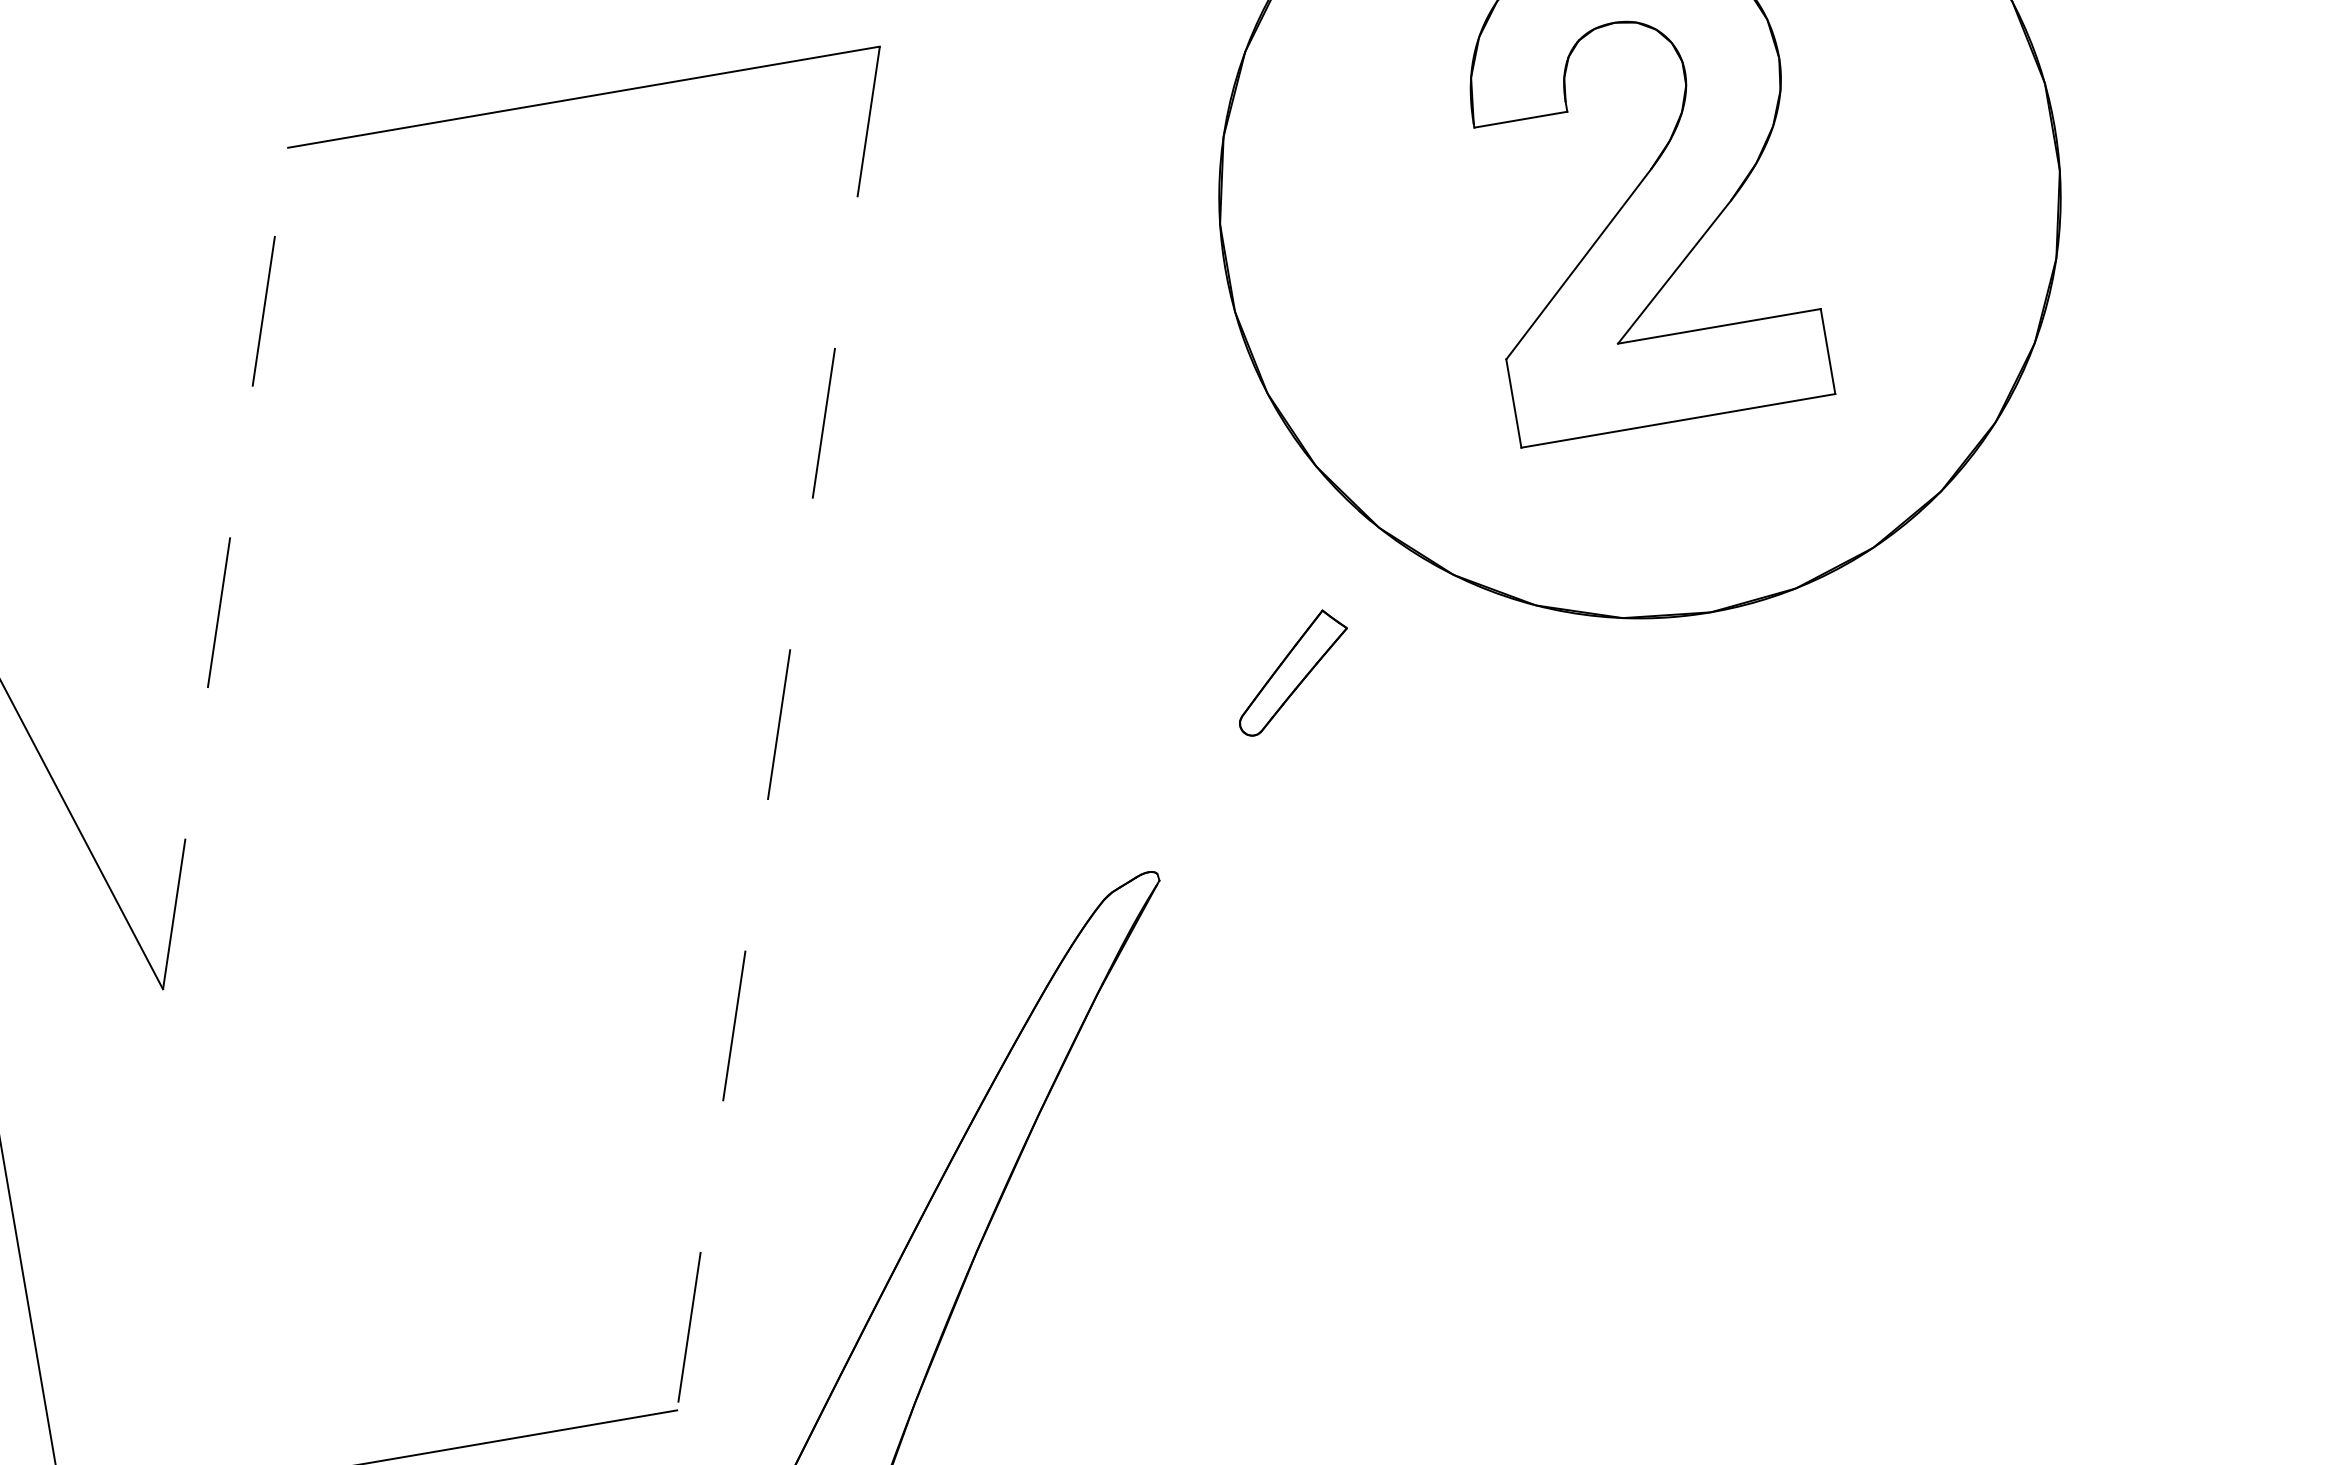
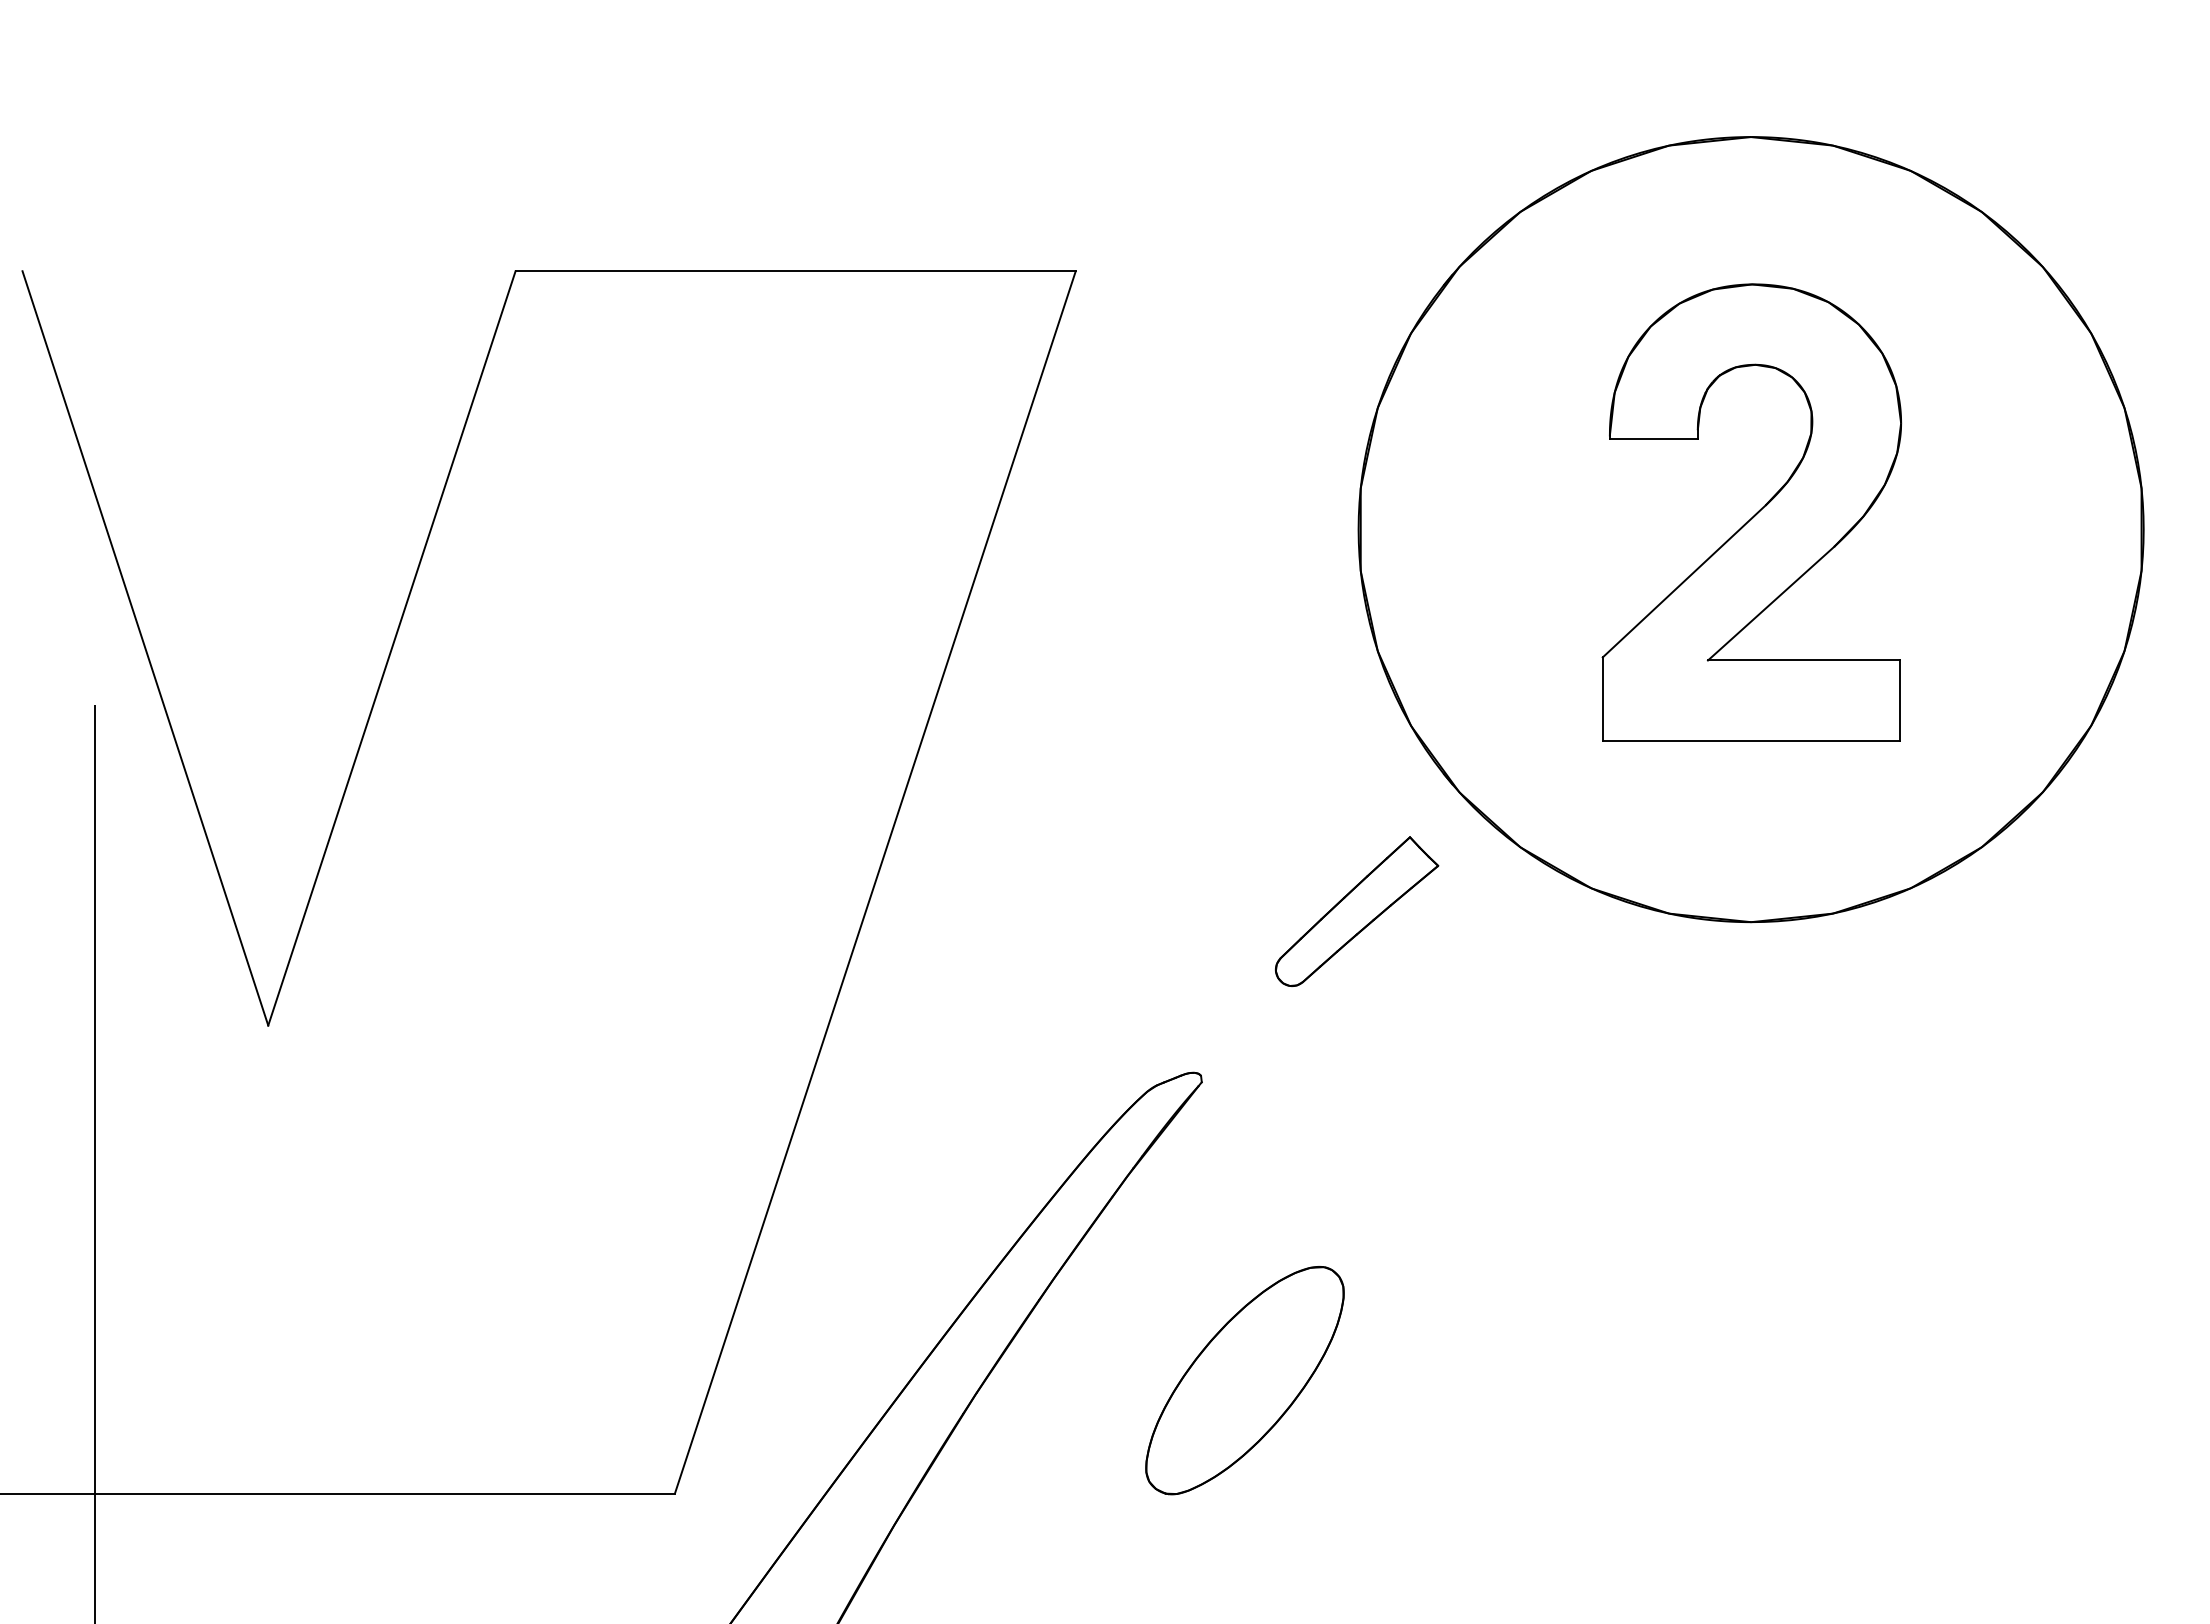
line: (225, 568) -> (391, 648), dashed -> solid
part: (1293, 672) -> (1357, 911), size x1.43
line: (778, 728) -> (875, 882), dashed -> solid
part: (1258, 1187) -> (1244, 1380), added

